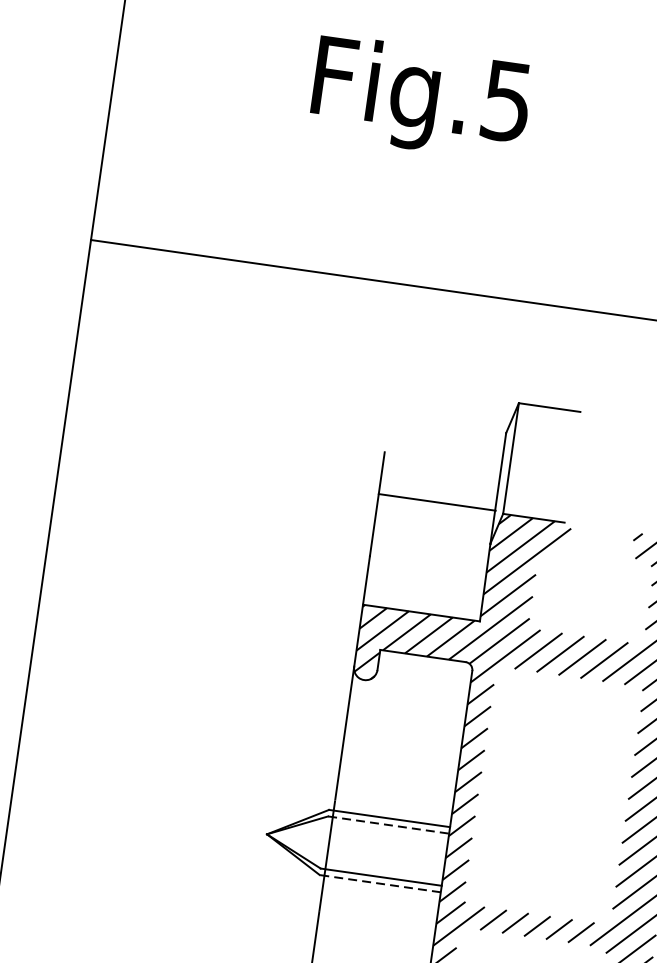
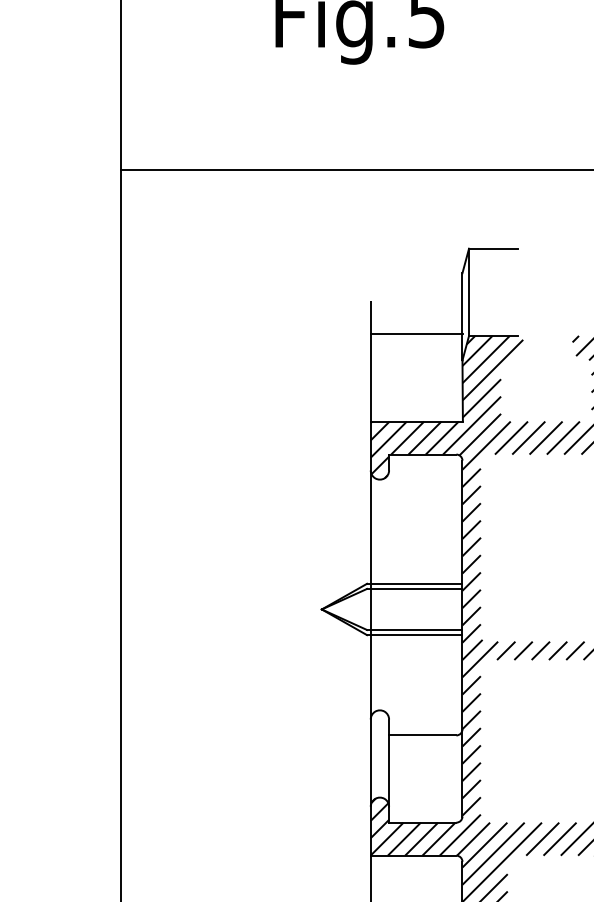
line: (388, 824) -> (414, 588), dashed -> solid
line: (379, 884) -> (414, 635), dashed -> solid

